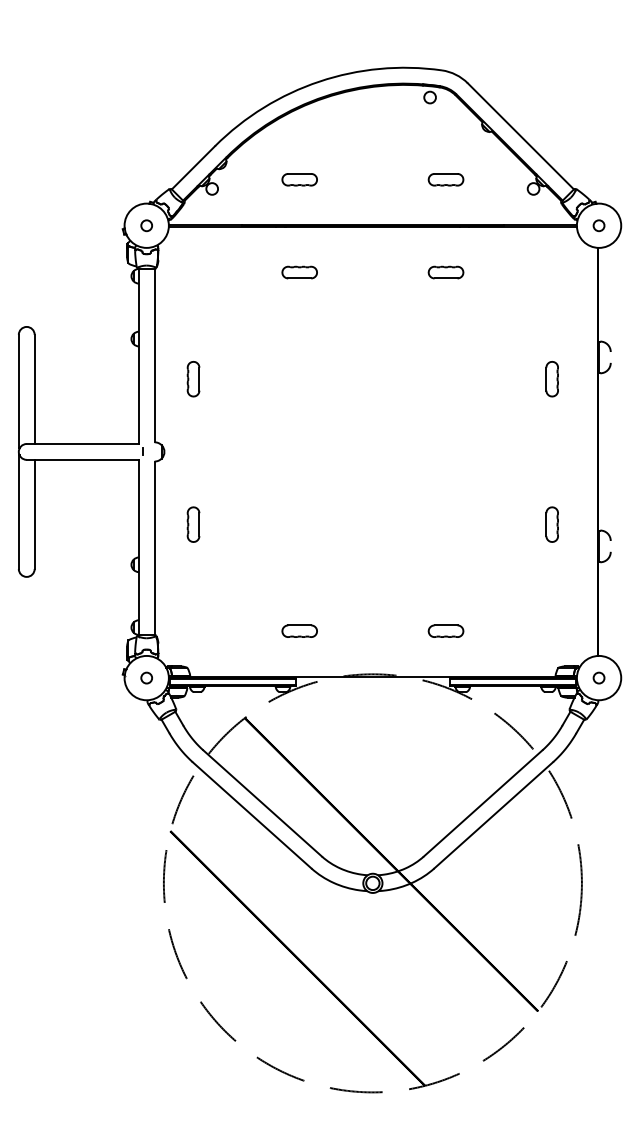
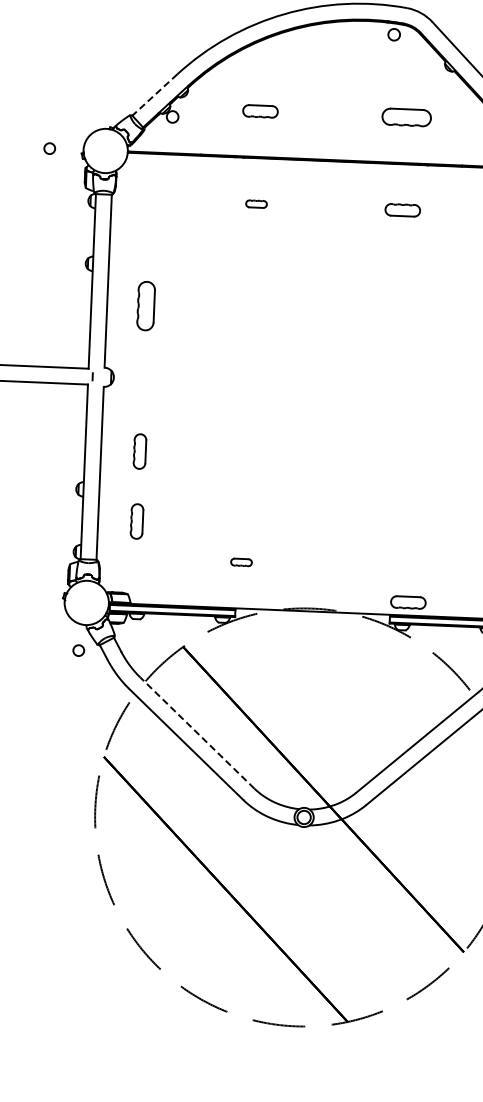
line: (193, 167) -> (154, 94), solid -> dashed
part: (445, 179) -> (406, 117), size x1.4
circle: (146, 225) -> (49, 148), moved
part: (299, 272) -> (256, 204), size x0.6
part: (193, 379) -> (146, 306), size x1.4
part: (193, 594) -> (136, 521), added
part: (299, 630) -> (241, 561), size x0.6
part: (445, 630) -> (407, 601), moved
circle: (146, 677) -> (78, 650), moved
line: (262, 803) -> (197, 733), solid -> dashed

